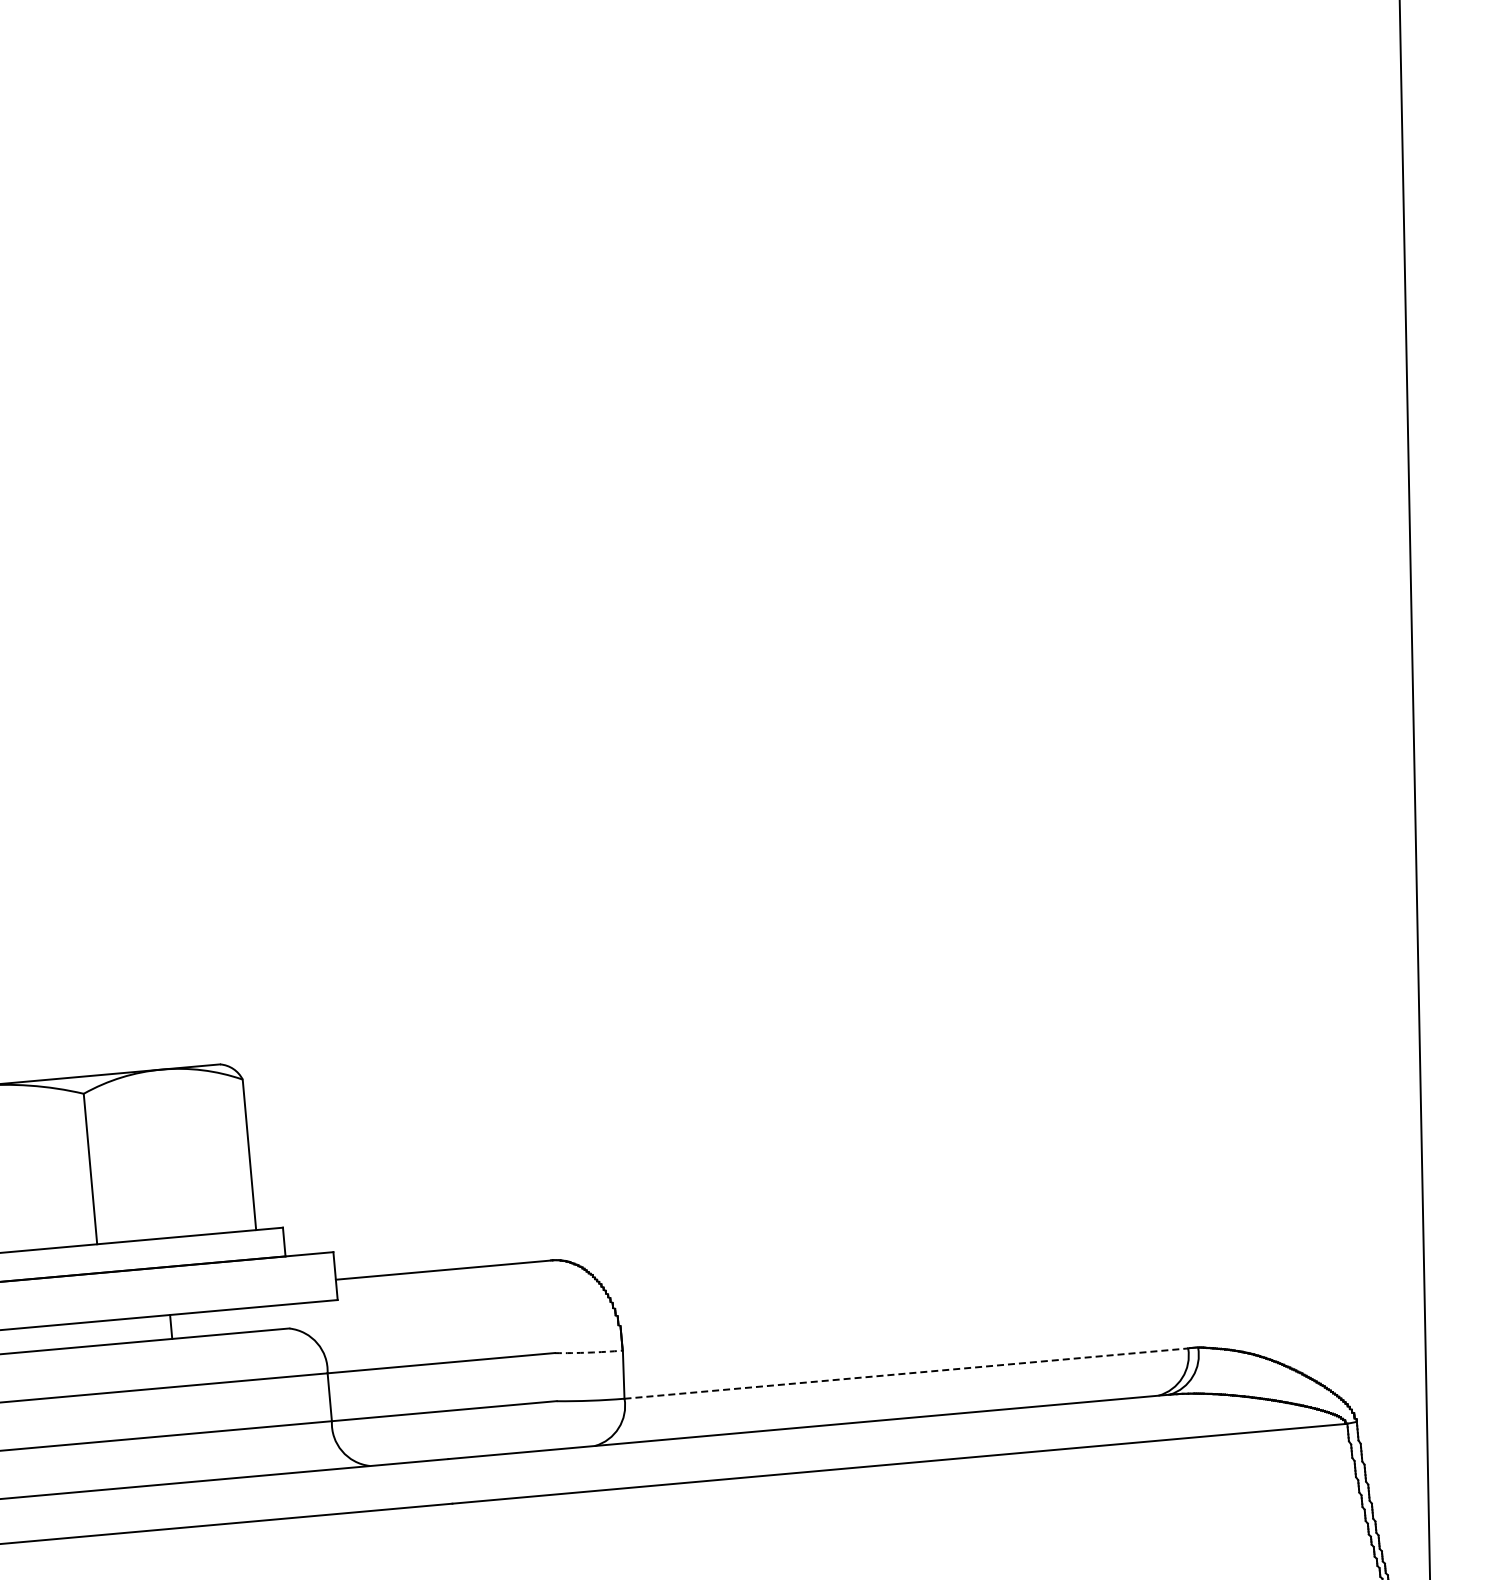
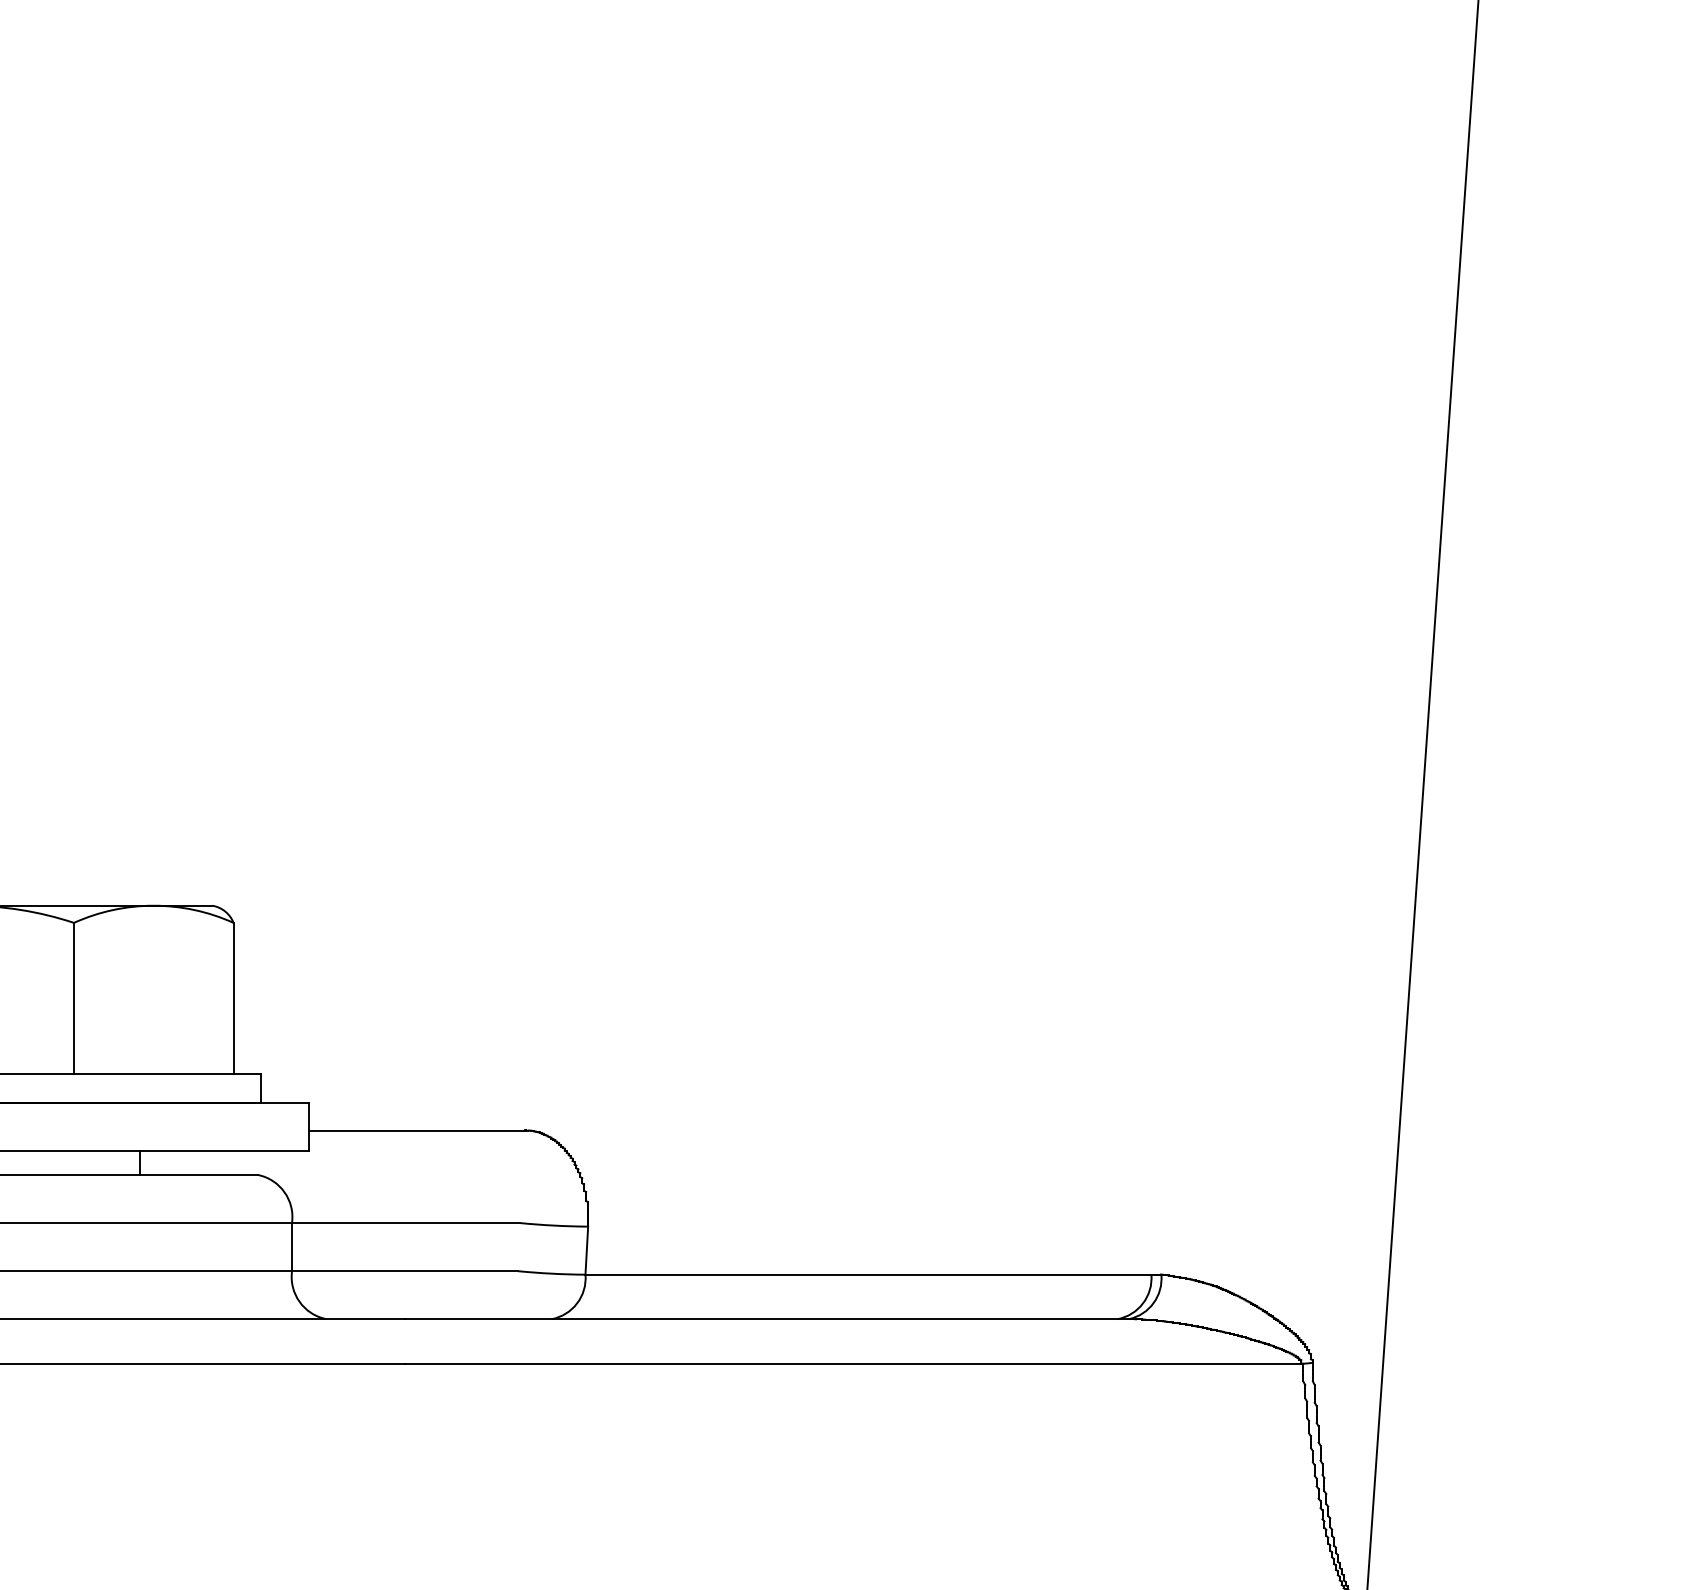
arc: (589, 1352) -> (554, 1225), dashed -> solid
line: (906, 1373) -> (868, 1274), dashed -> solid

